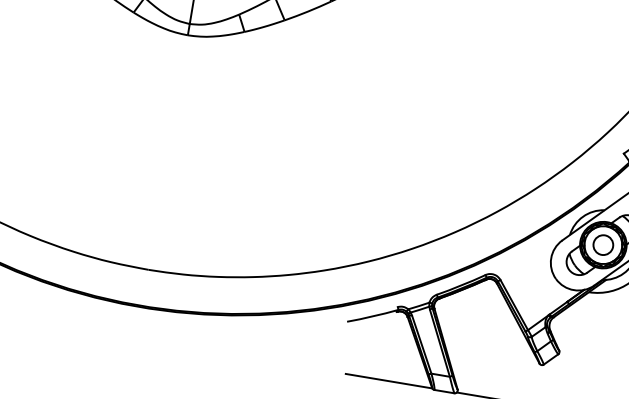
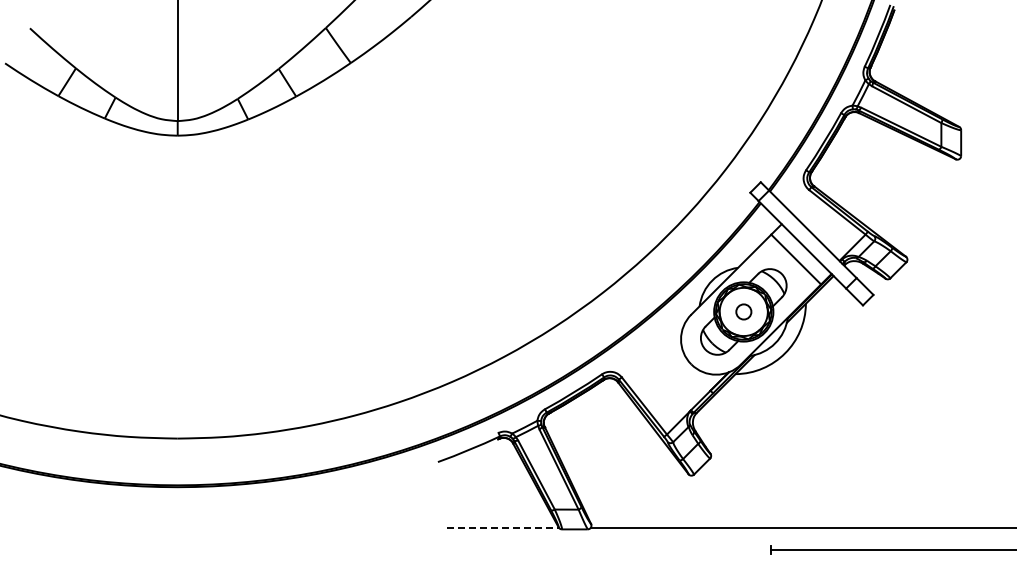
circle: (603, 244) -> (743, 311), size x0.6
line: (389, 380) -> (503, 527), solid -> dashed

